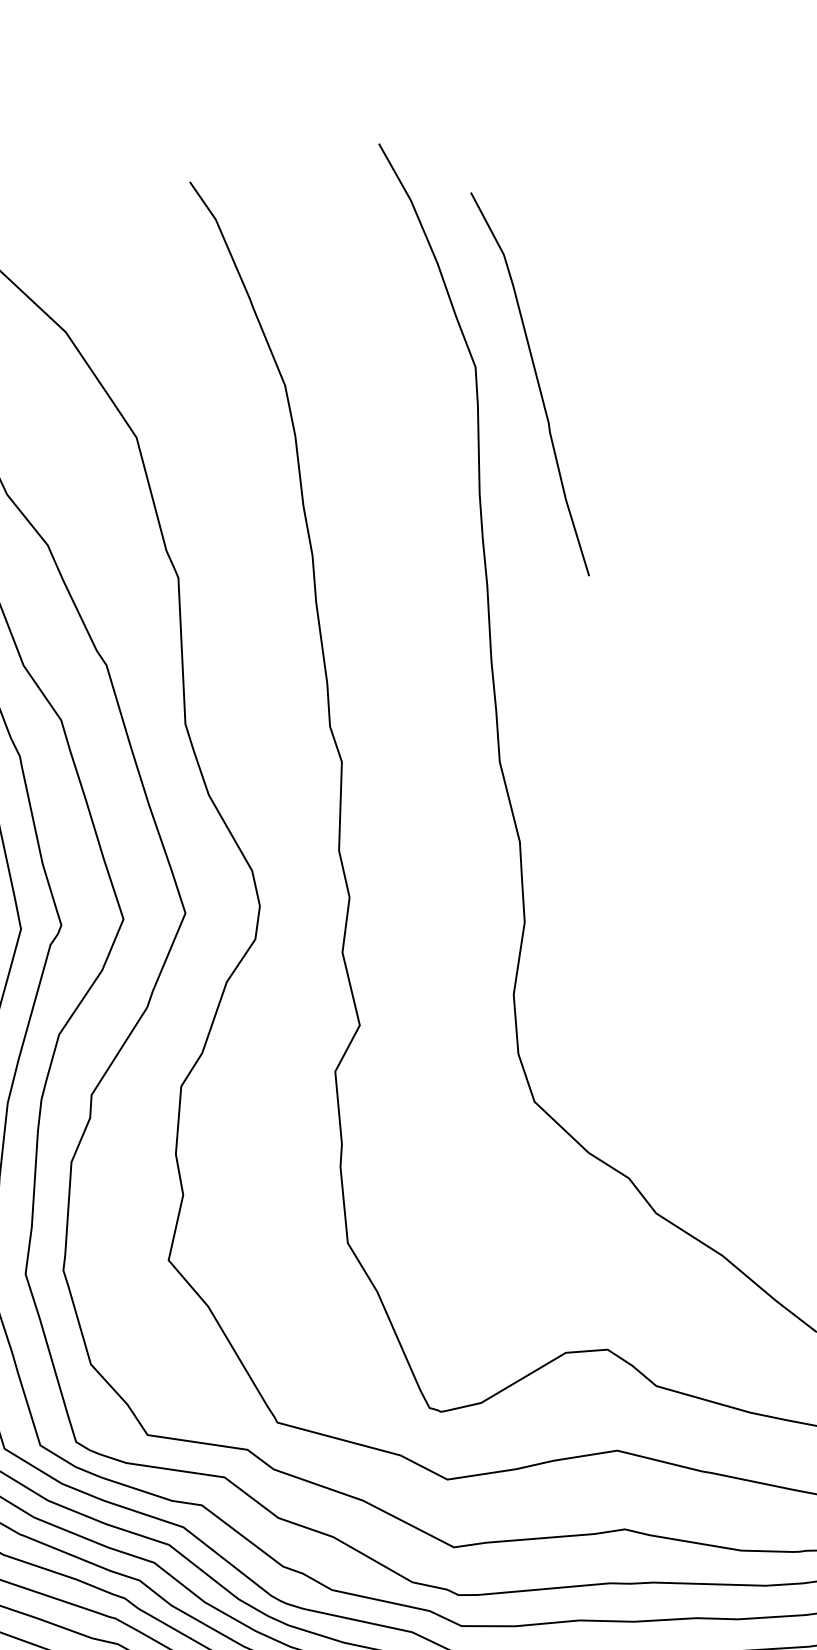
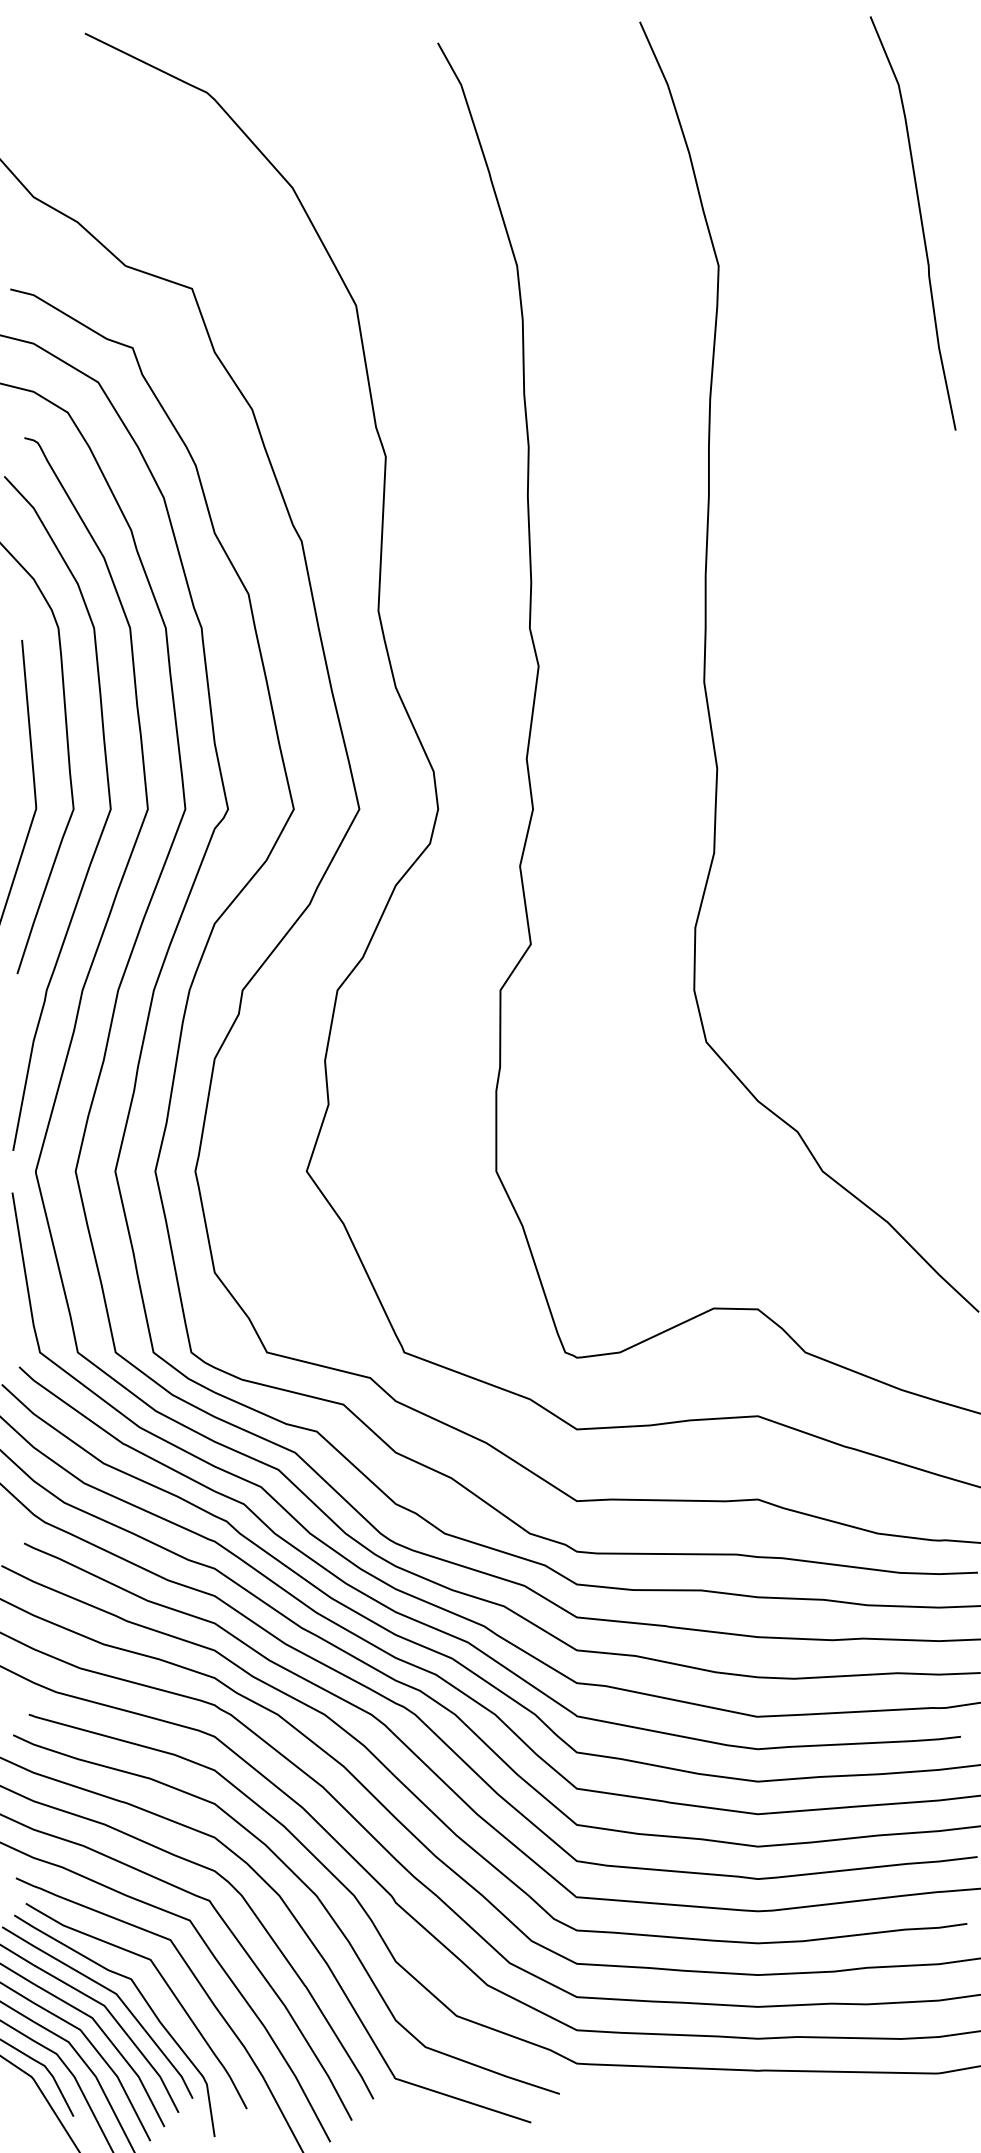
curve: (536, 381) -> (920, 221), moved

